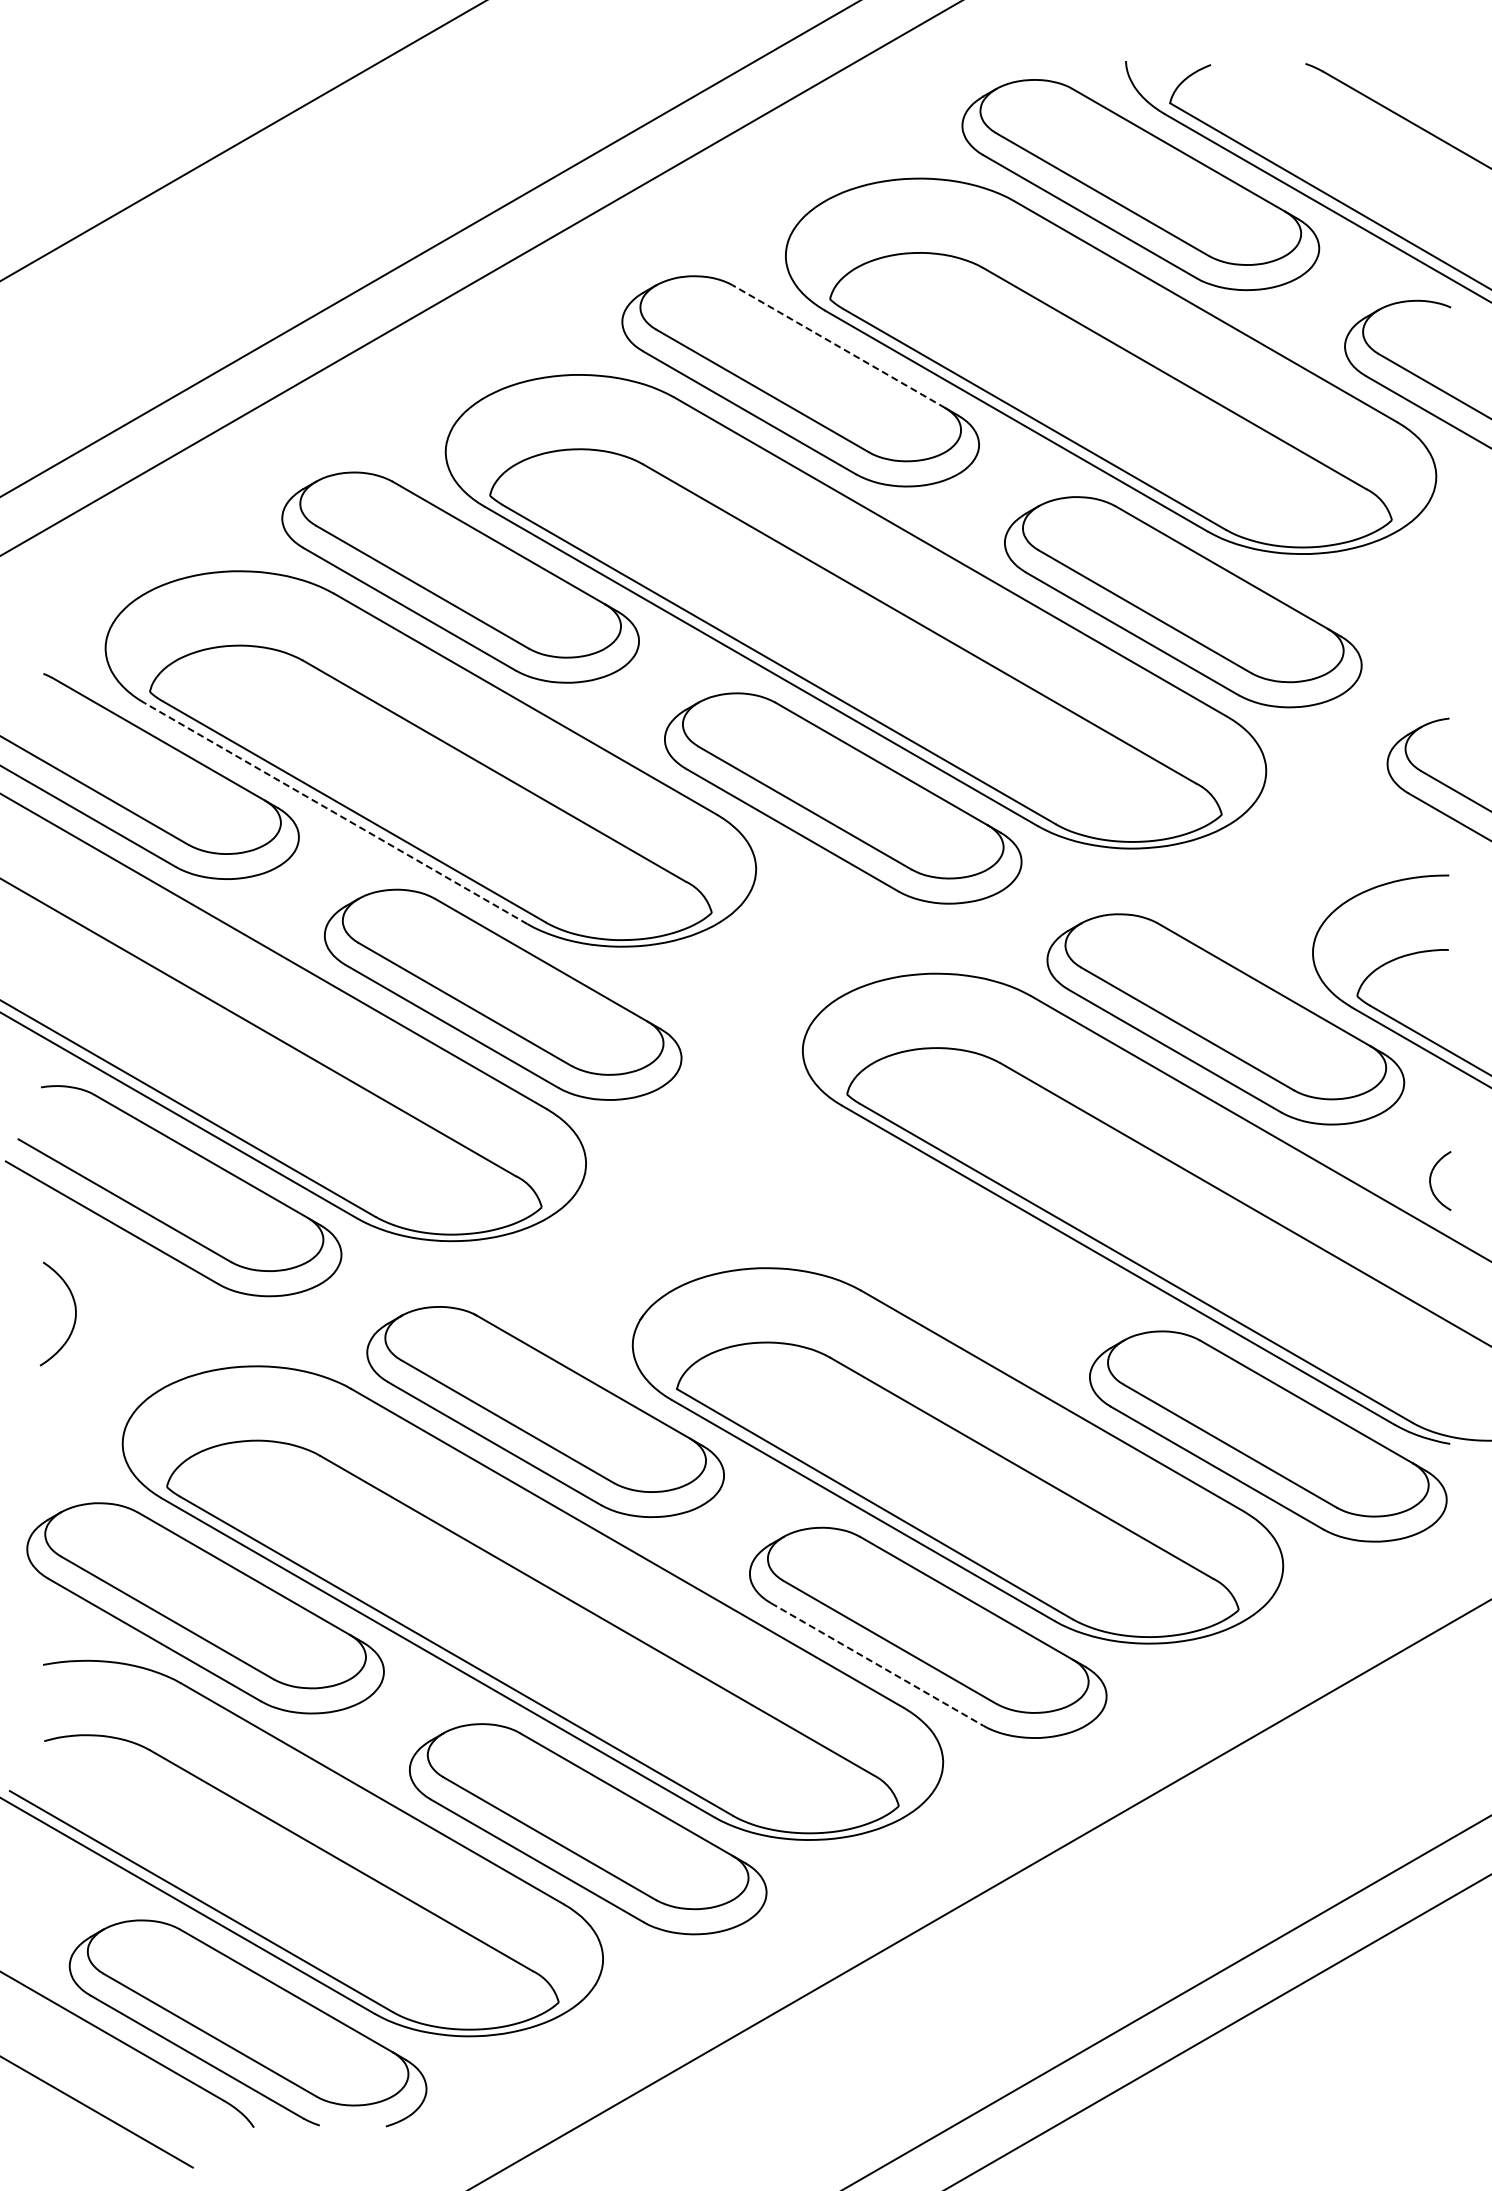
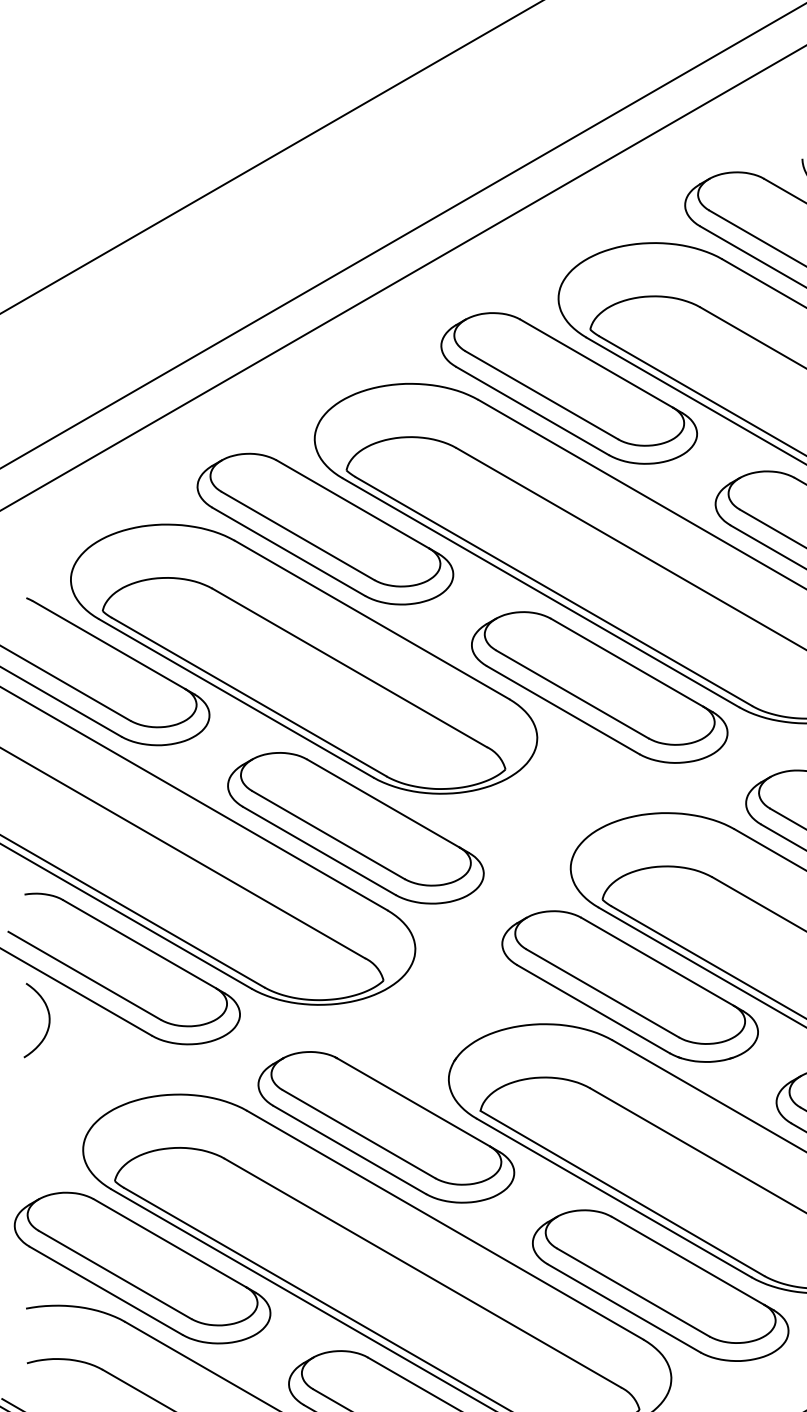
line: (839, 346) -> (597, 363), dashed -> solid
line: (336, 813) -> (236, 698), dashed -> solid
part: (885, 1215) -> (630, 986), added
curve: (74, 1309) -> (48, 1017), moved
line: (877, 1664) -> (624, 1308), dashed -> solid

